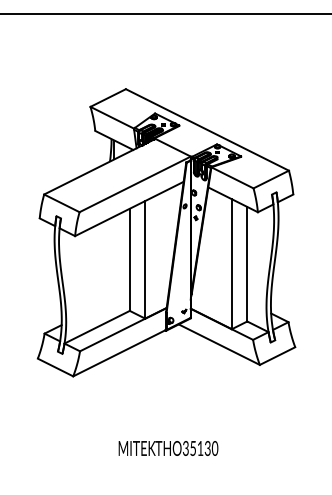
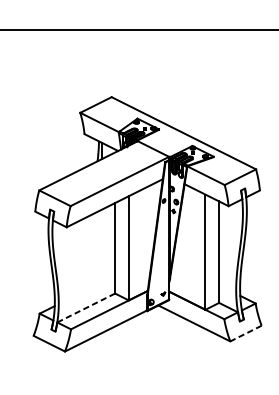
line: (97, 327) -> (86, 308), solid -> dashed
line: (277, 356) -> (245, 333), solid -> dashed

